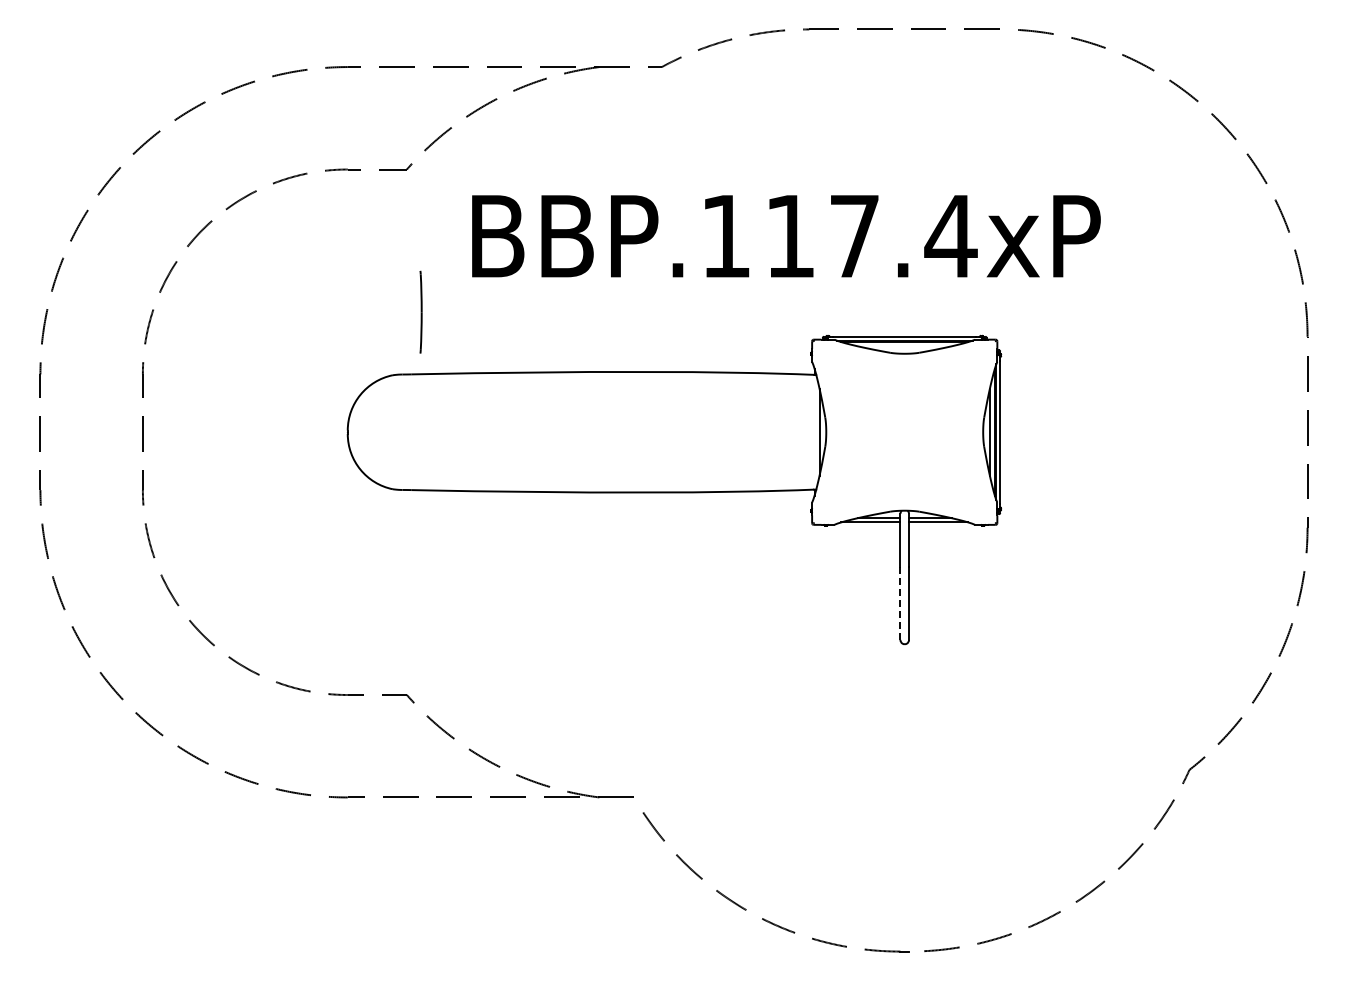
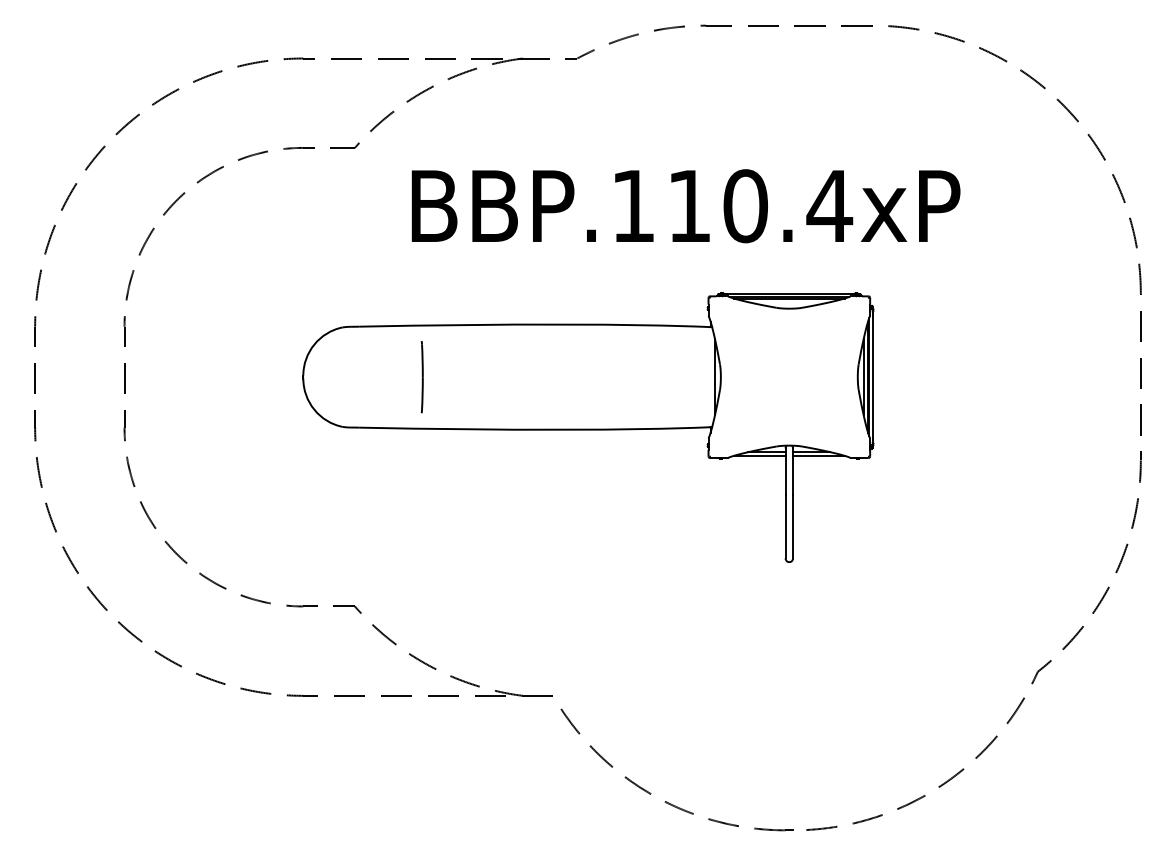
text: (854, 235) -> (745, 205), BBP.117.4xP -> BBP.110.4xP
line: (420, 311) -> (421, 376), moved
line: (900, 603) -> (785, 526), dashed -> solid

